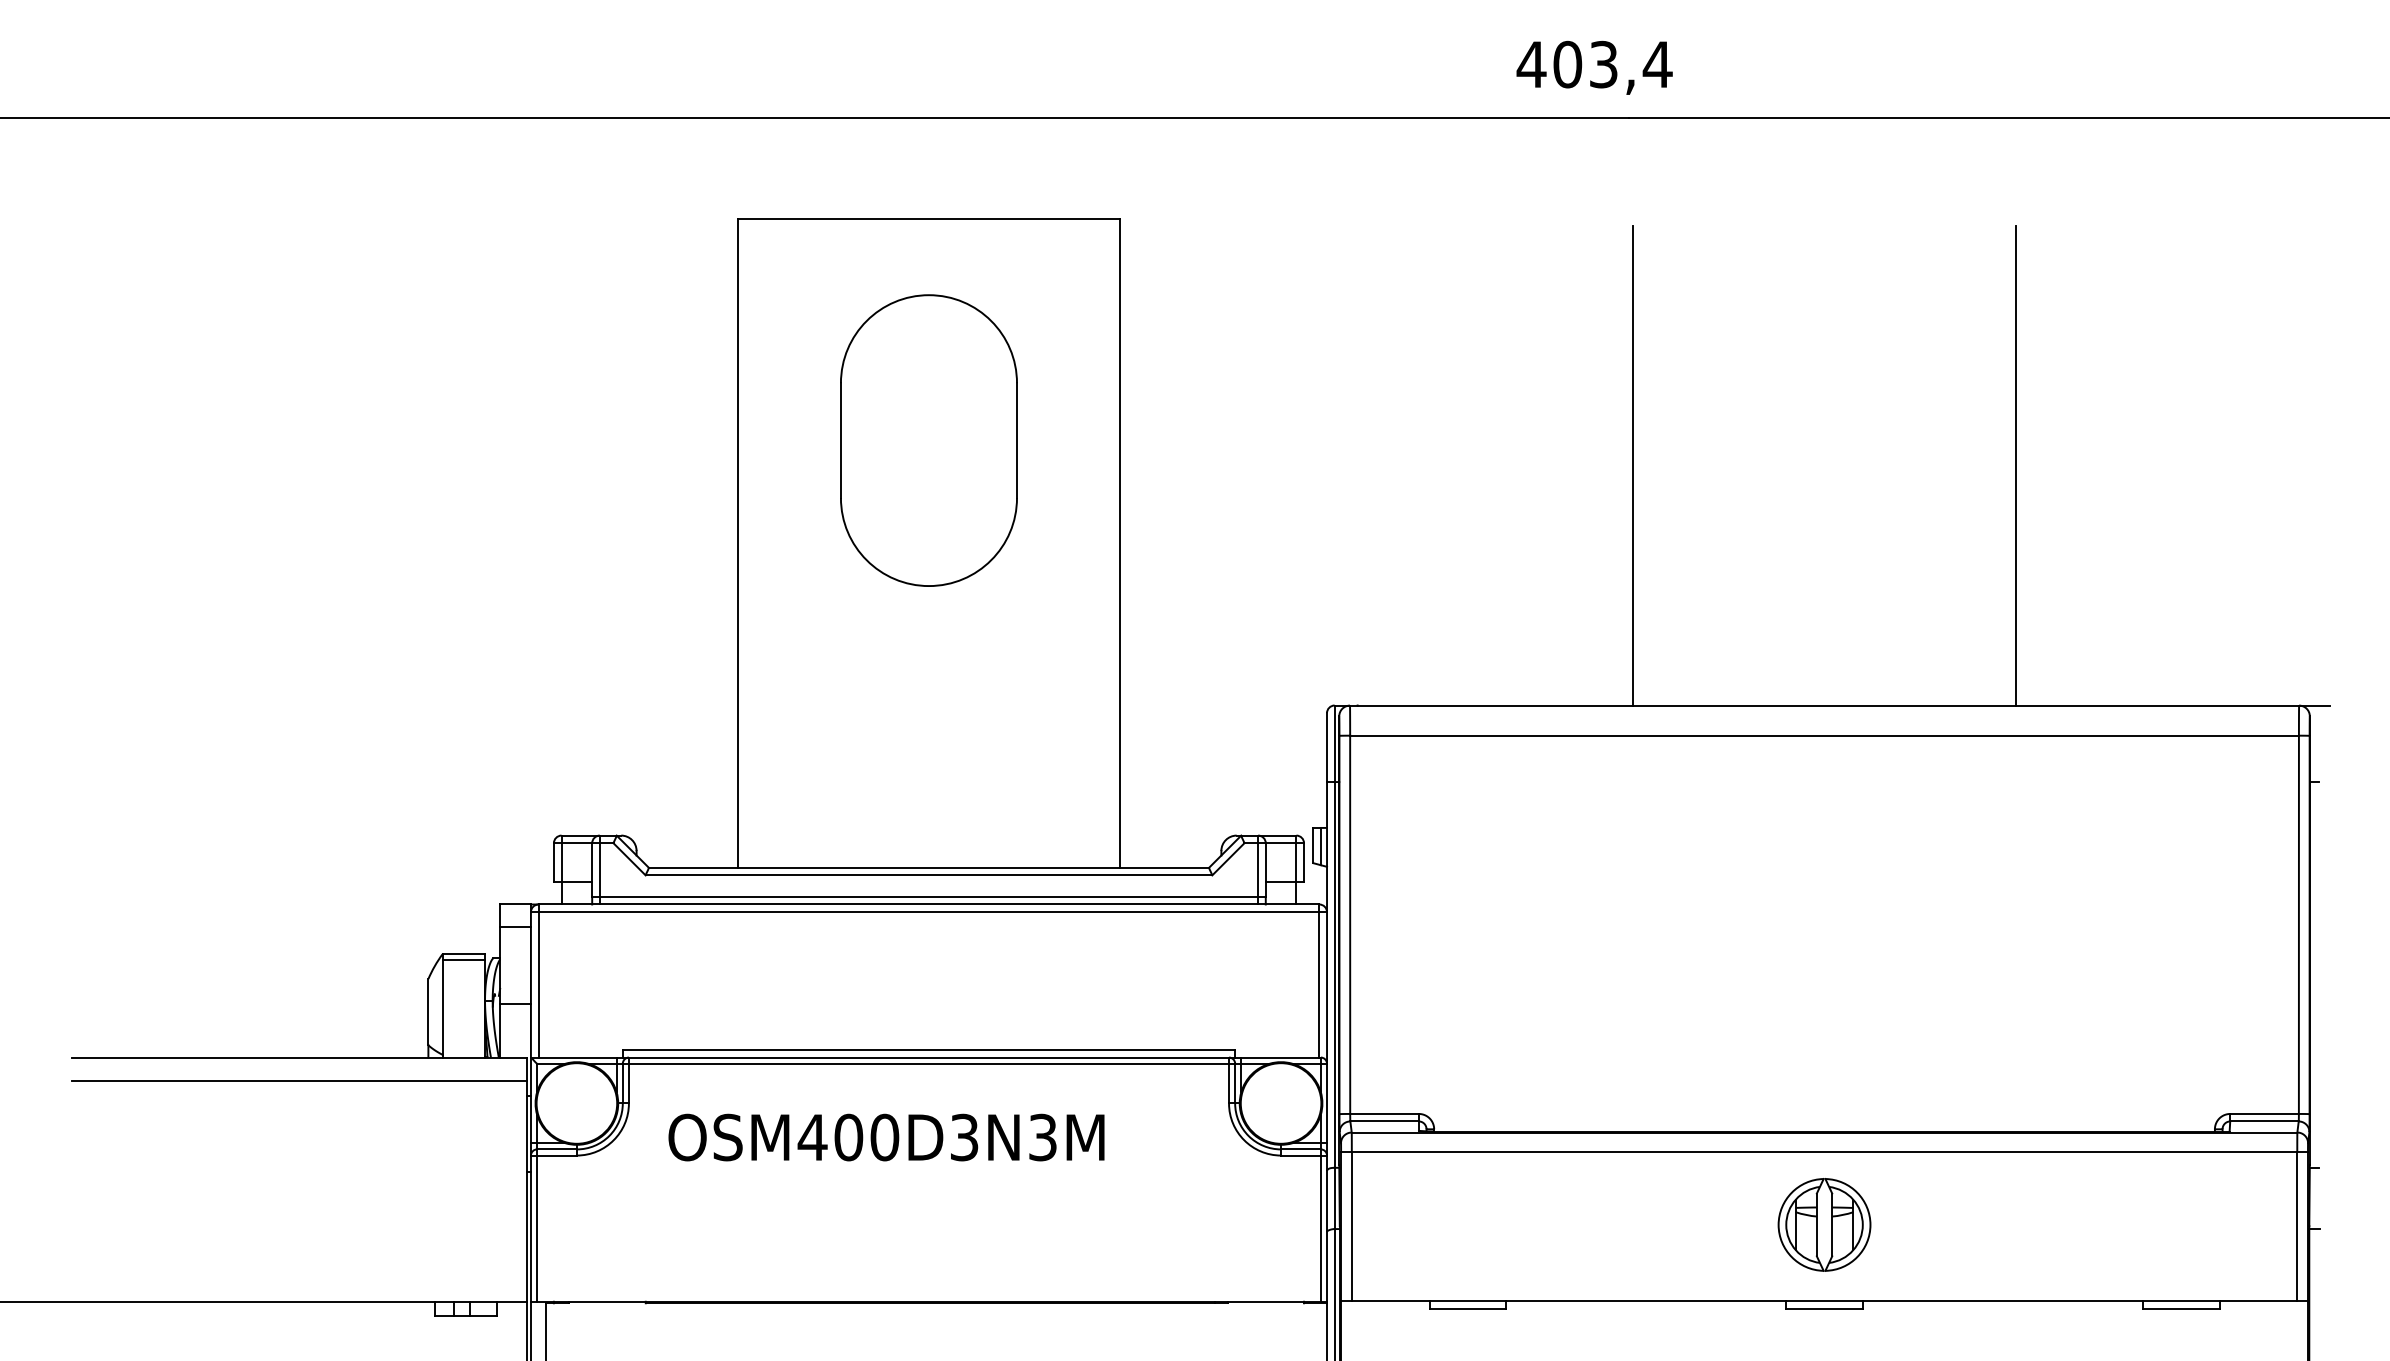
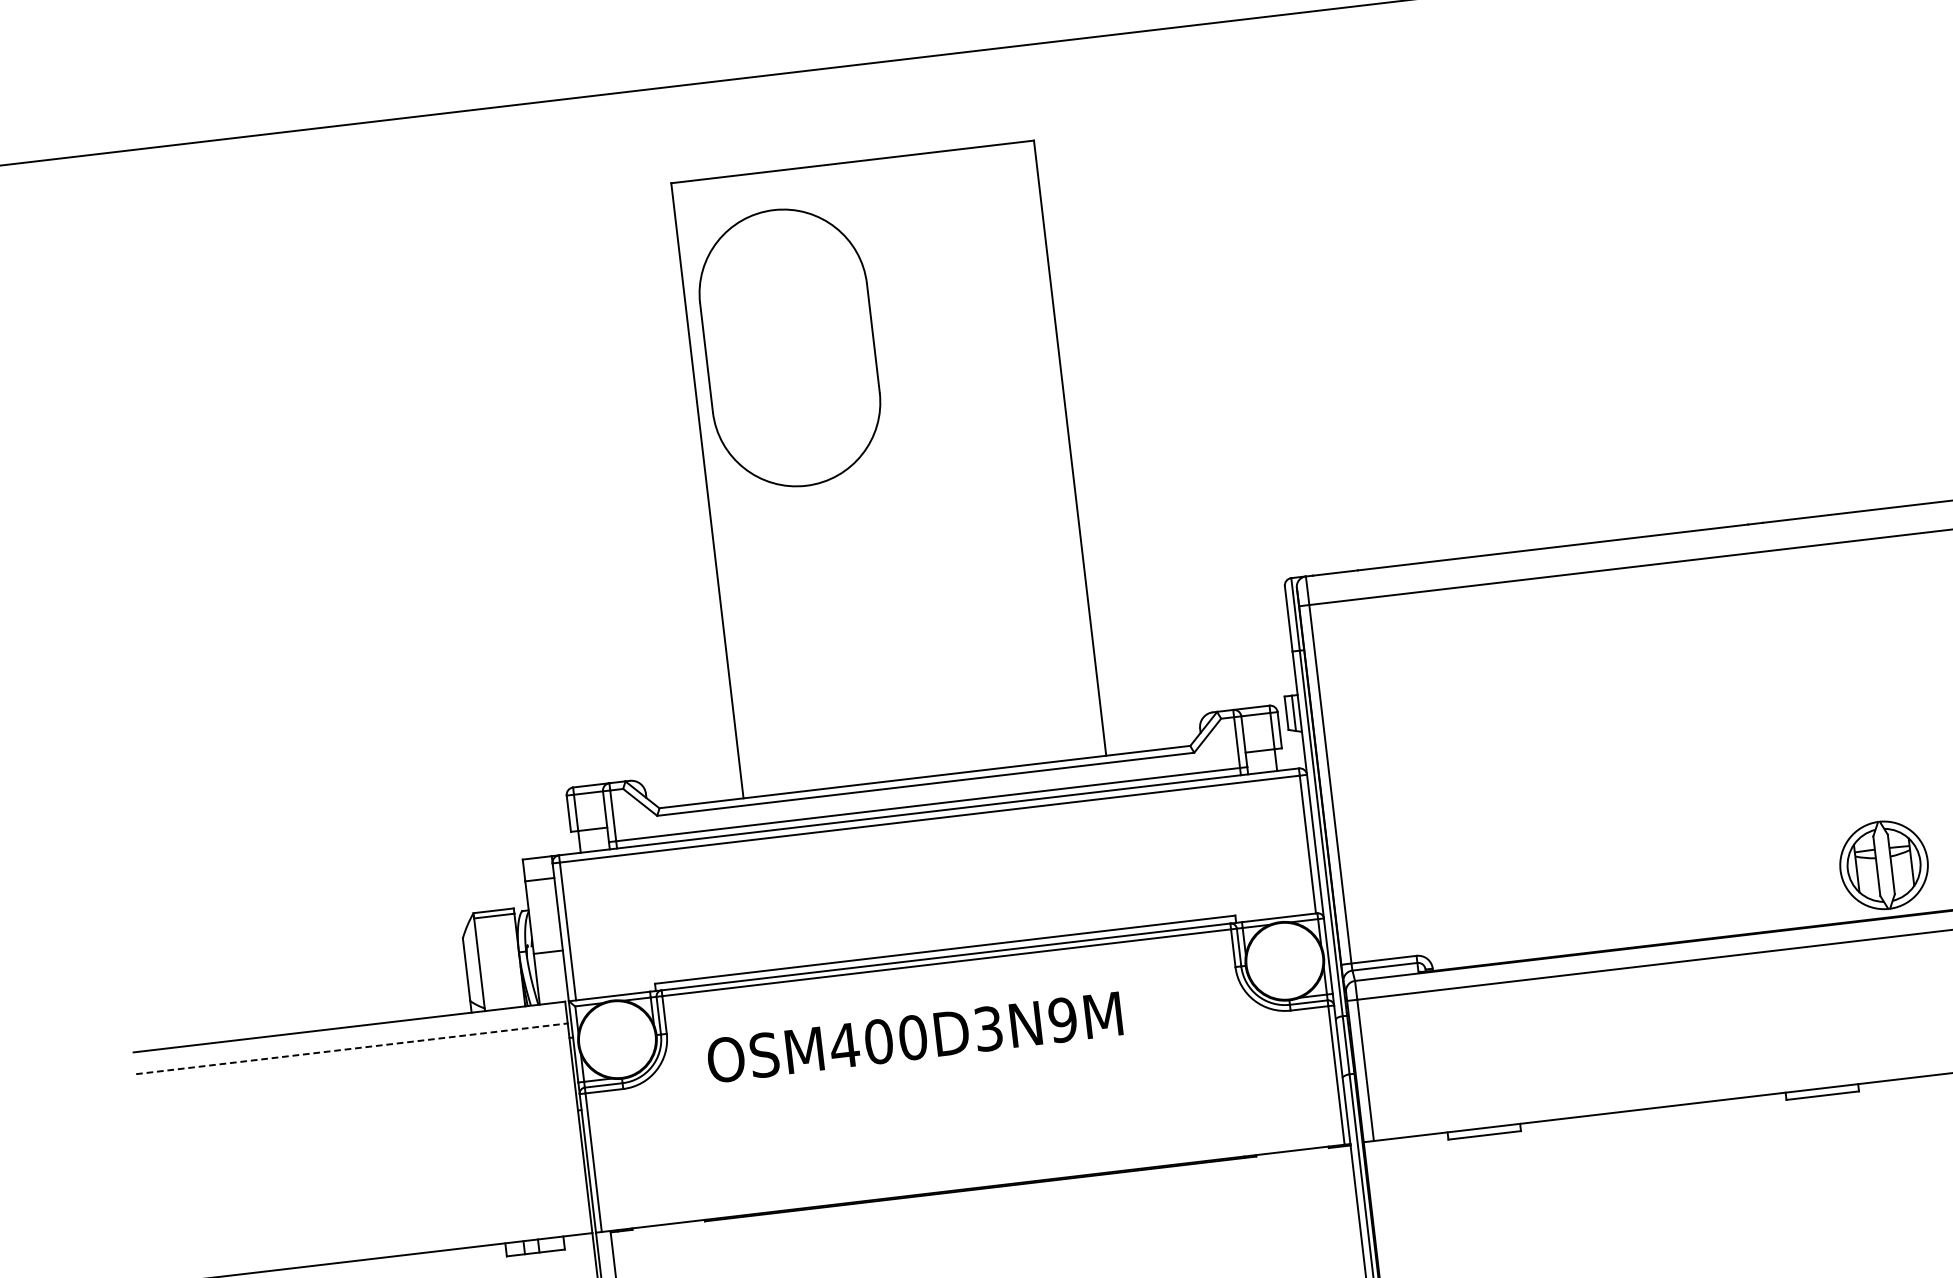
part: (928, 440) -> (789, 347), moved
line: (1633, 465) -> (1547, 317), removed
line: (2015, 465) -> (1909, 274), removed
line: (299, 1080) -> (352, 1048), solid -> dashed
text: (1042, 1137) -> (1062, 1020), OSM400D3N3M -> OSM400D3N9M
part: (1824, 1224) -> (1883, 864), moved

